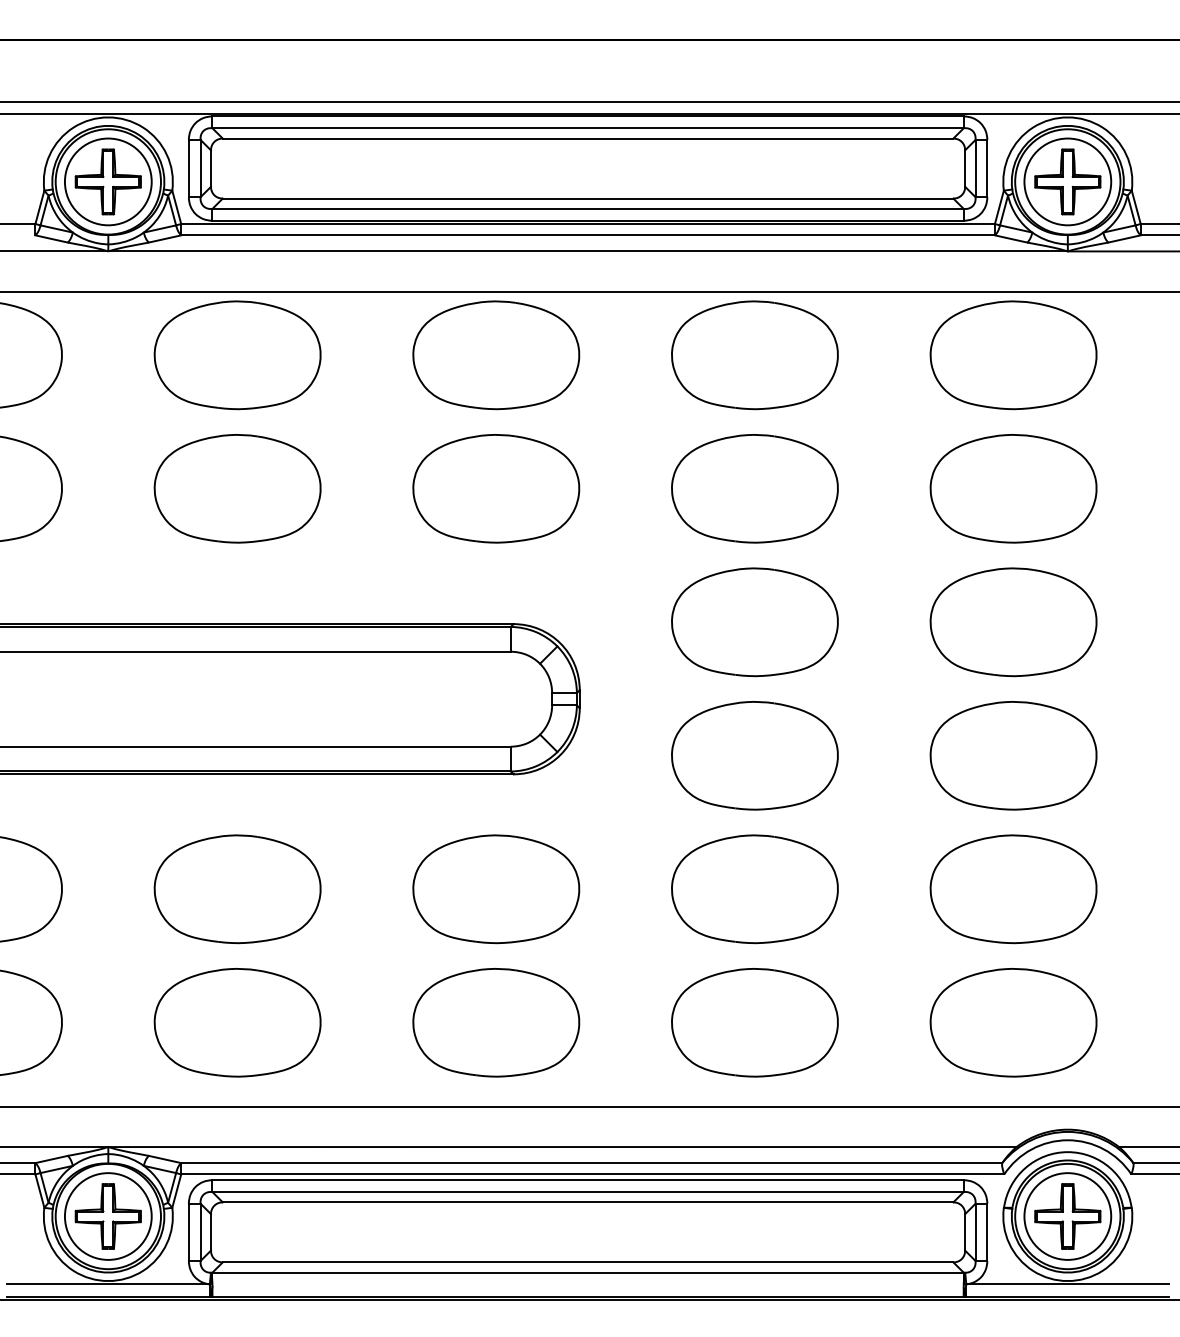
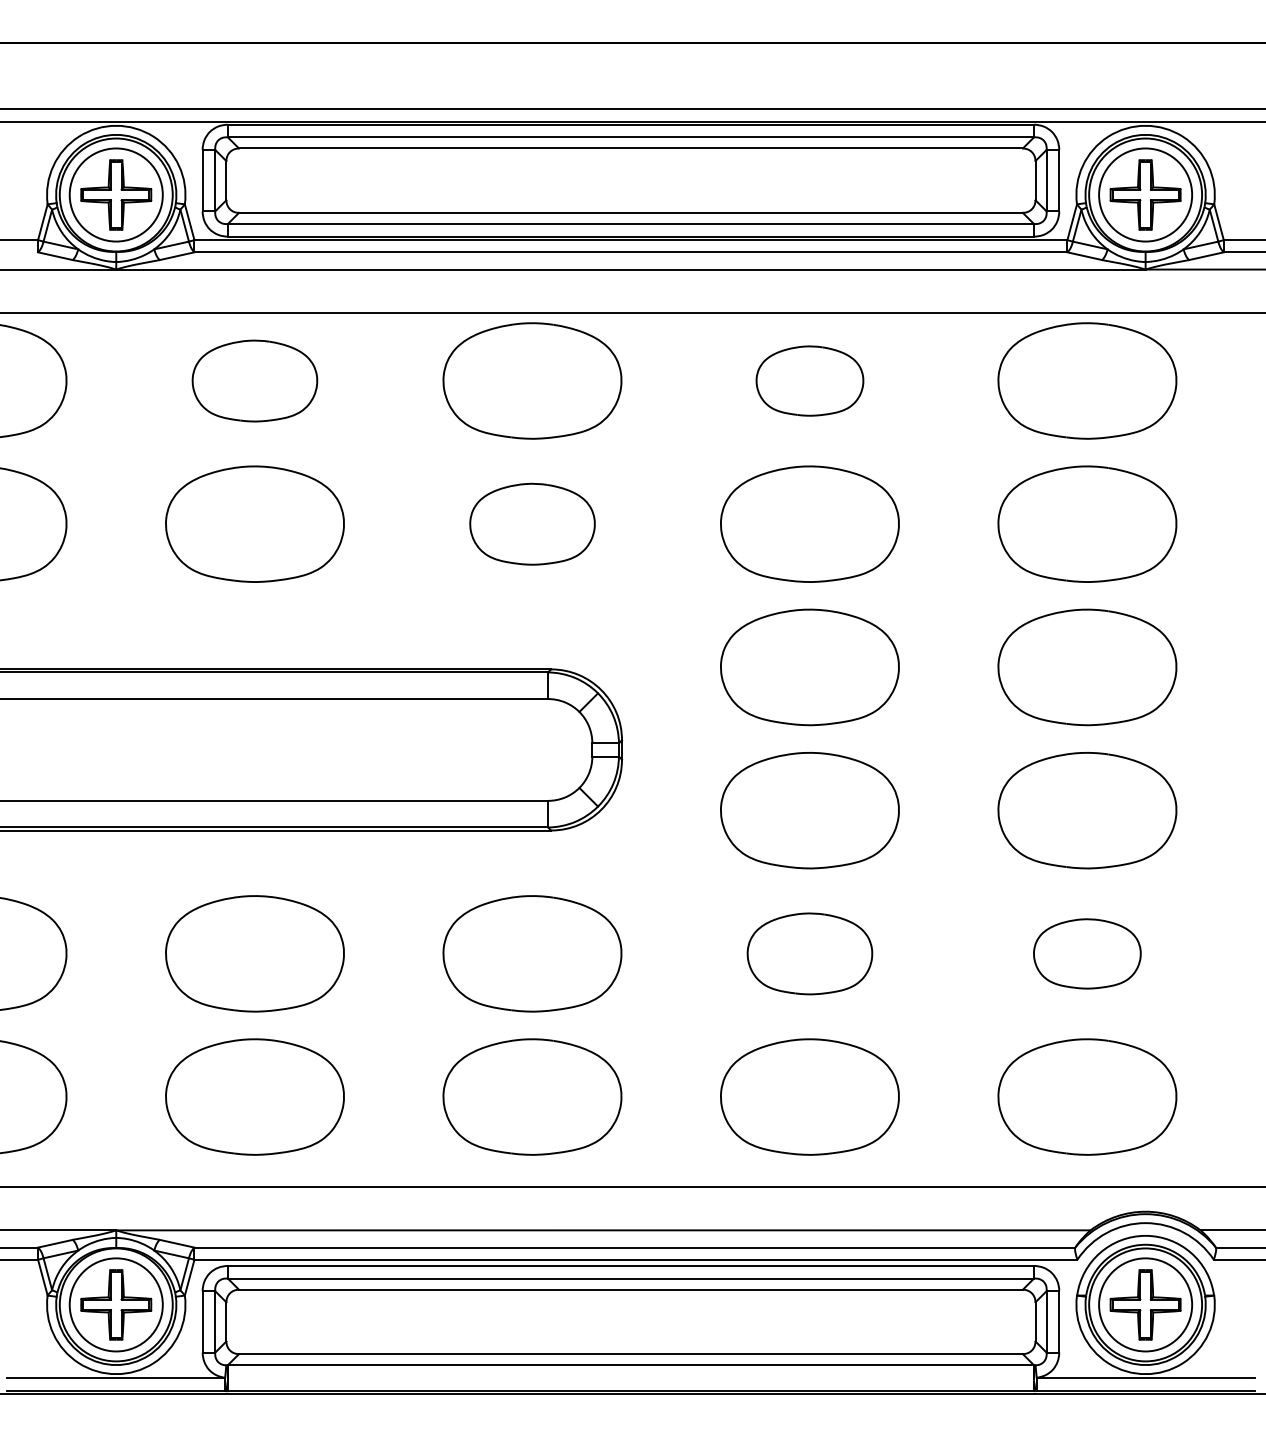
part: (237, 355) -> (254, 381), size x0.7
part: (754, 355) -> (809, 381), size x0.6
part: (496, 488) -> (532, 523), size x0.7
part: (754, 889) -> (809, 954), size x0.7
part: (1013, 889) -> (1087, 954), size x0.6

